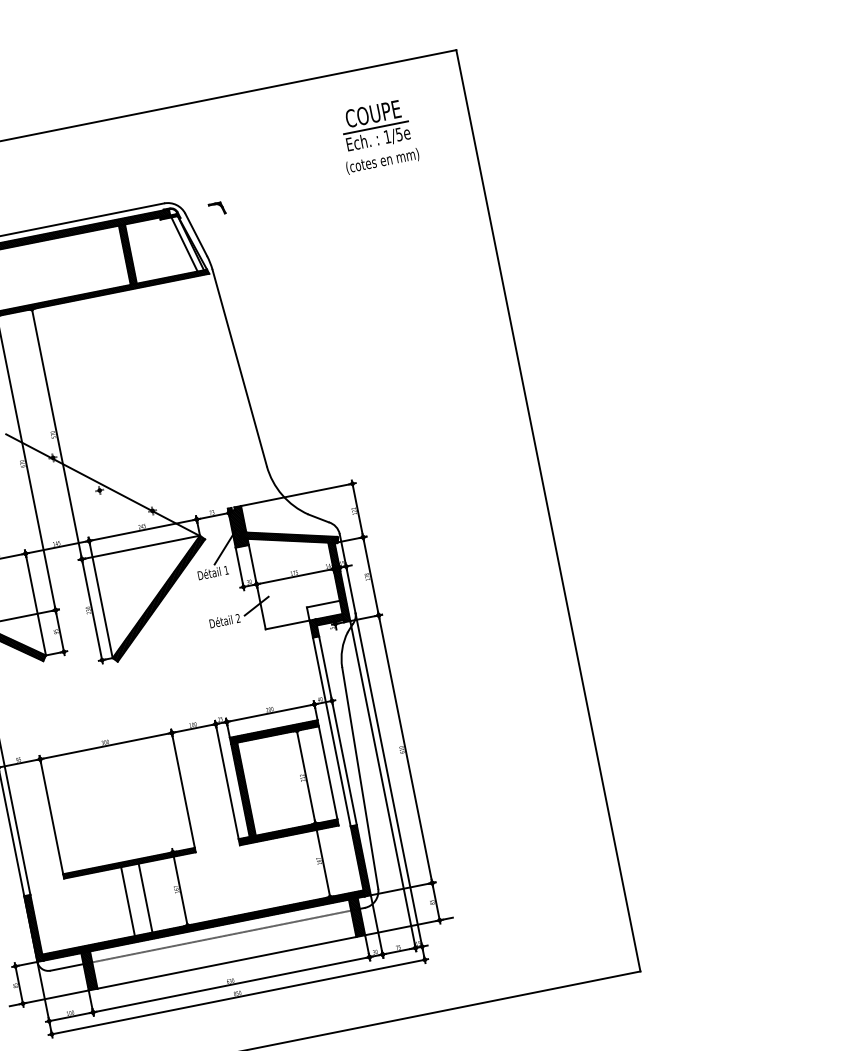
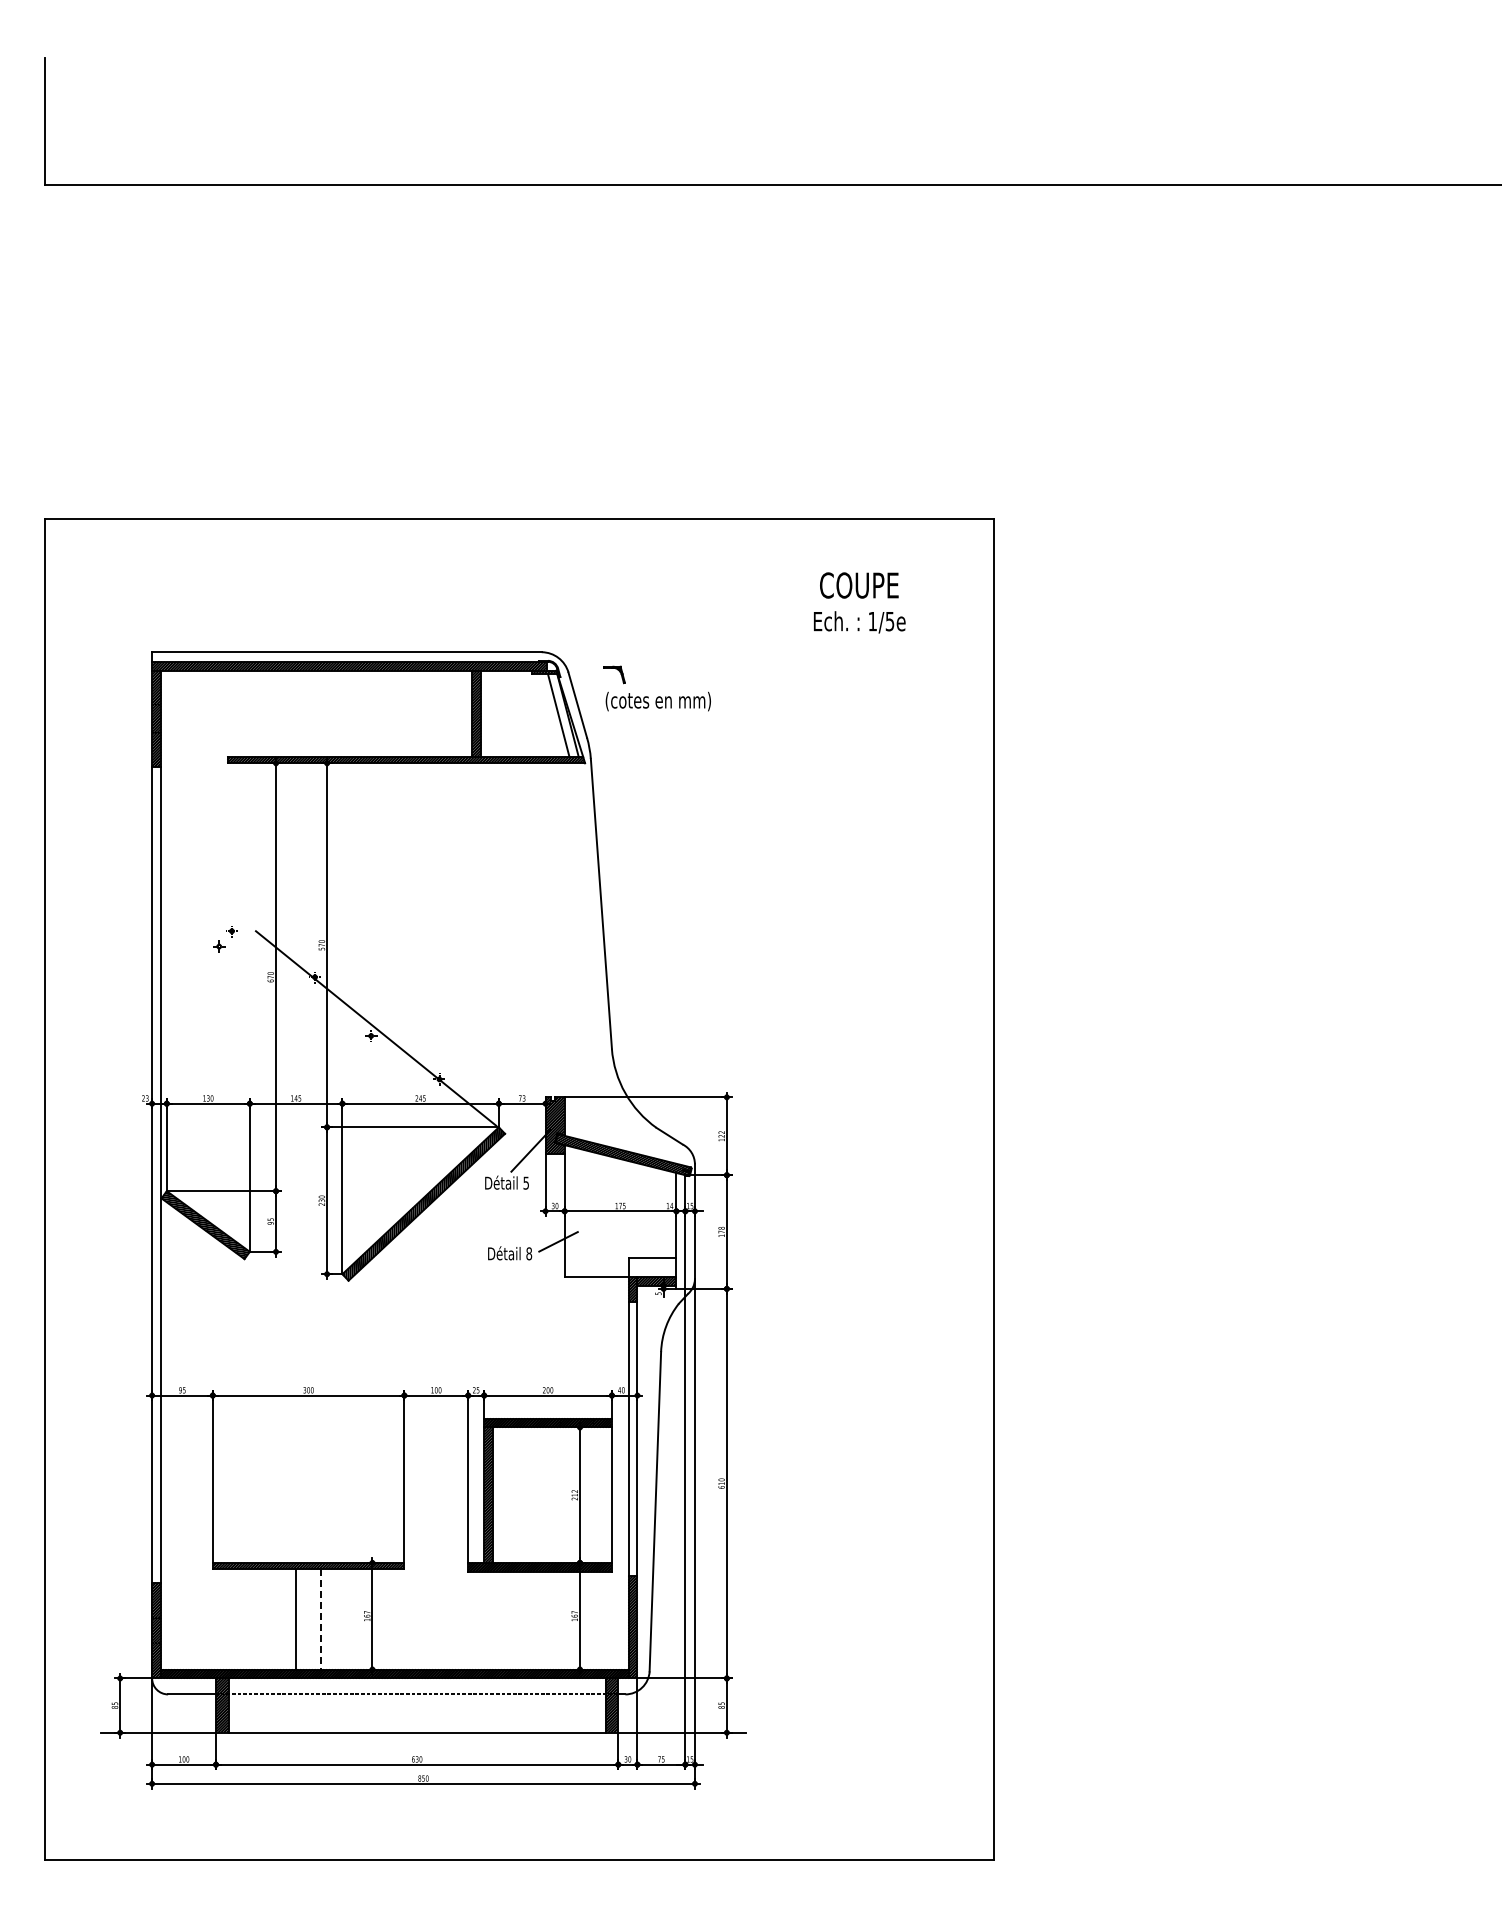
line: (376, 127) -> (859, 605), removed
text: (382, 161) -> (657, 701), moved
text: (225, 569) -> (525, 1182), 1 -> 5
hatch: (338, 581) -> (680, 1230), removed
text: (238, 618) -> (529, 1253), 2 -> 8
line: (145, 898) -> (321, 1619), solid -> dashed

